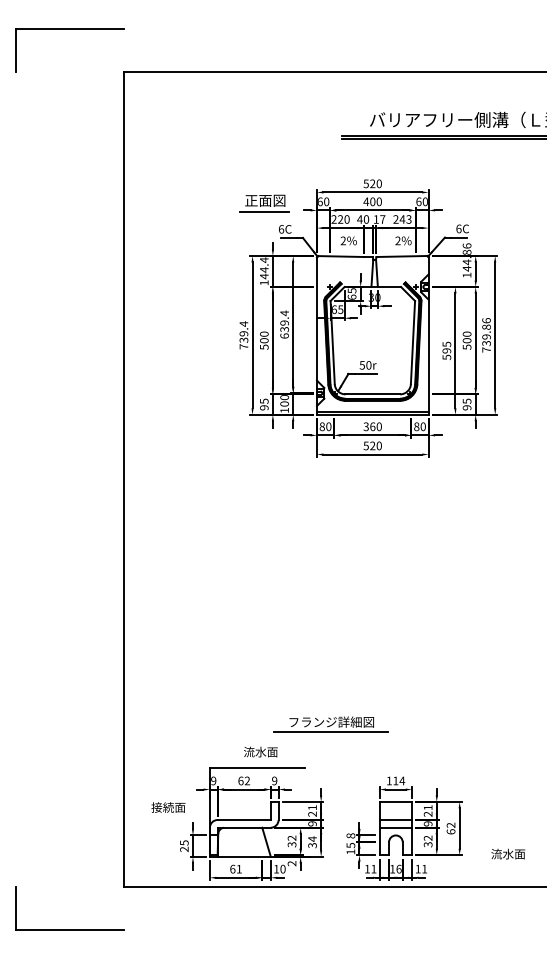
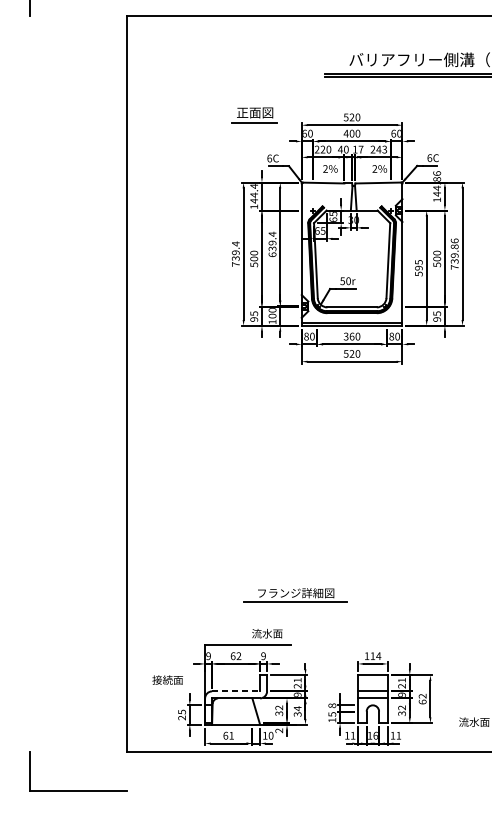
part: (264, 203) -> (254, 115), moved
part: (330, 724) -> (294, 595), moved
text: (260, 751) -> (267, 633), moved
line: (244, 820) -> (236, 691), solid -> dashed

